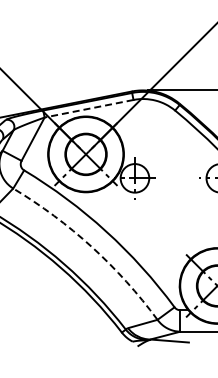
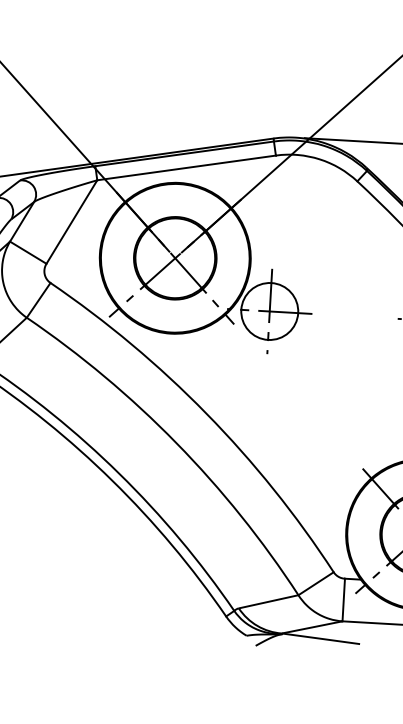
line: (88, 108) -> (185, 167), dashed -> solid
arc: (91, 247) -> (175, 443), dashed -> solid

